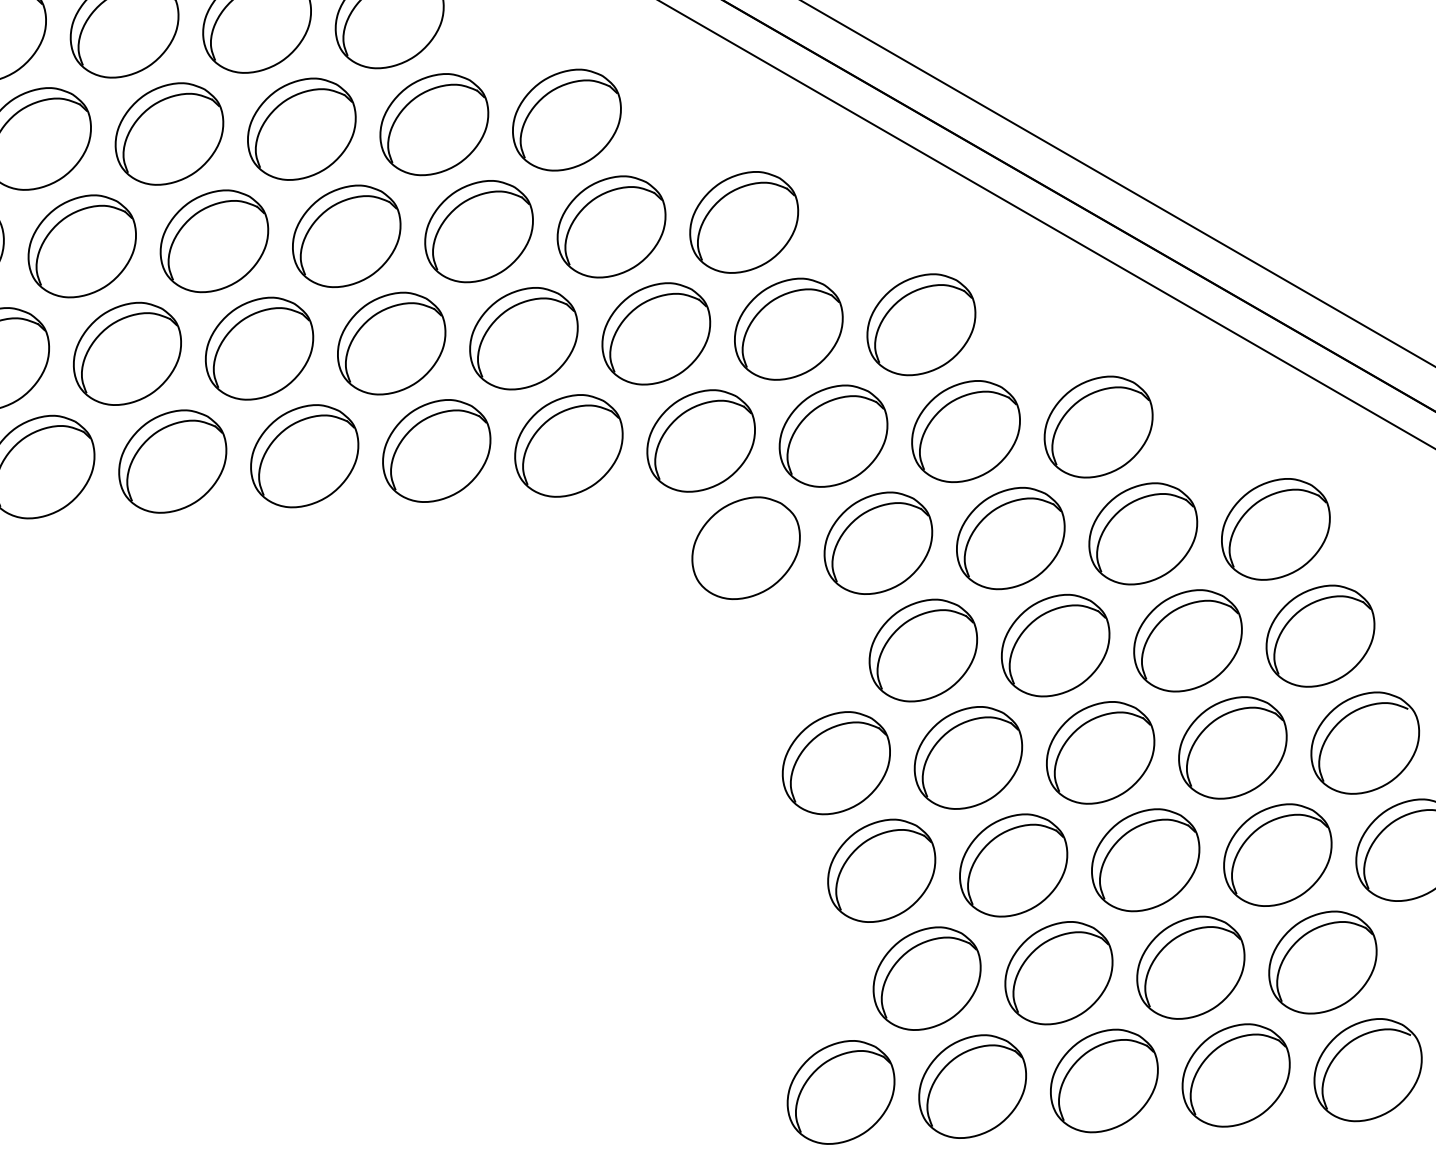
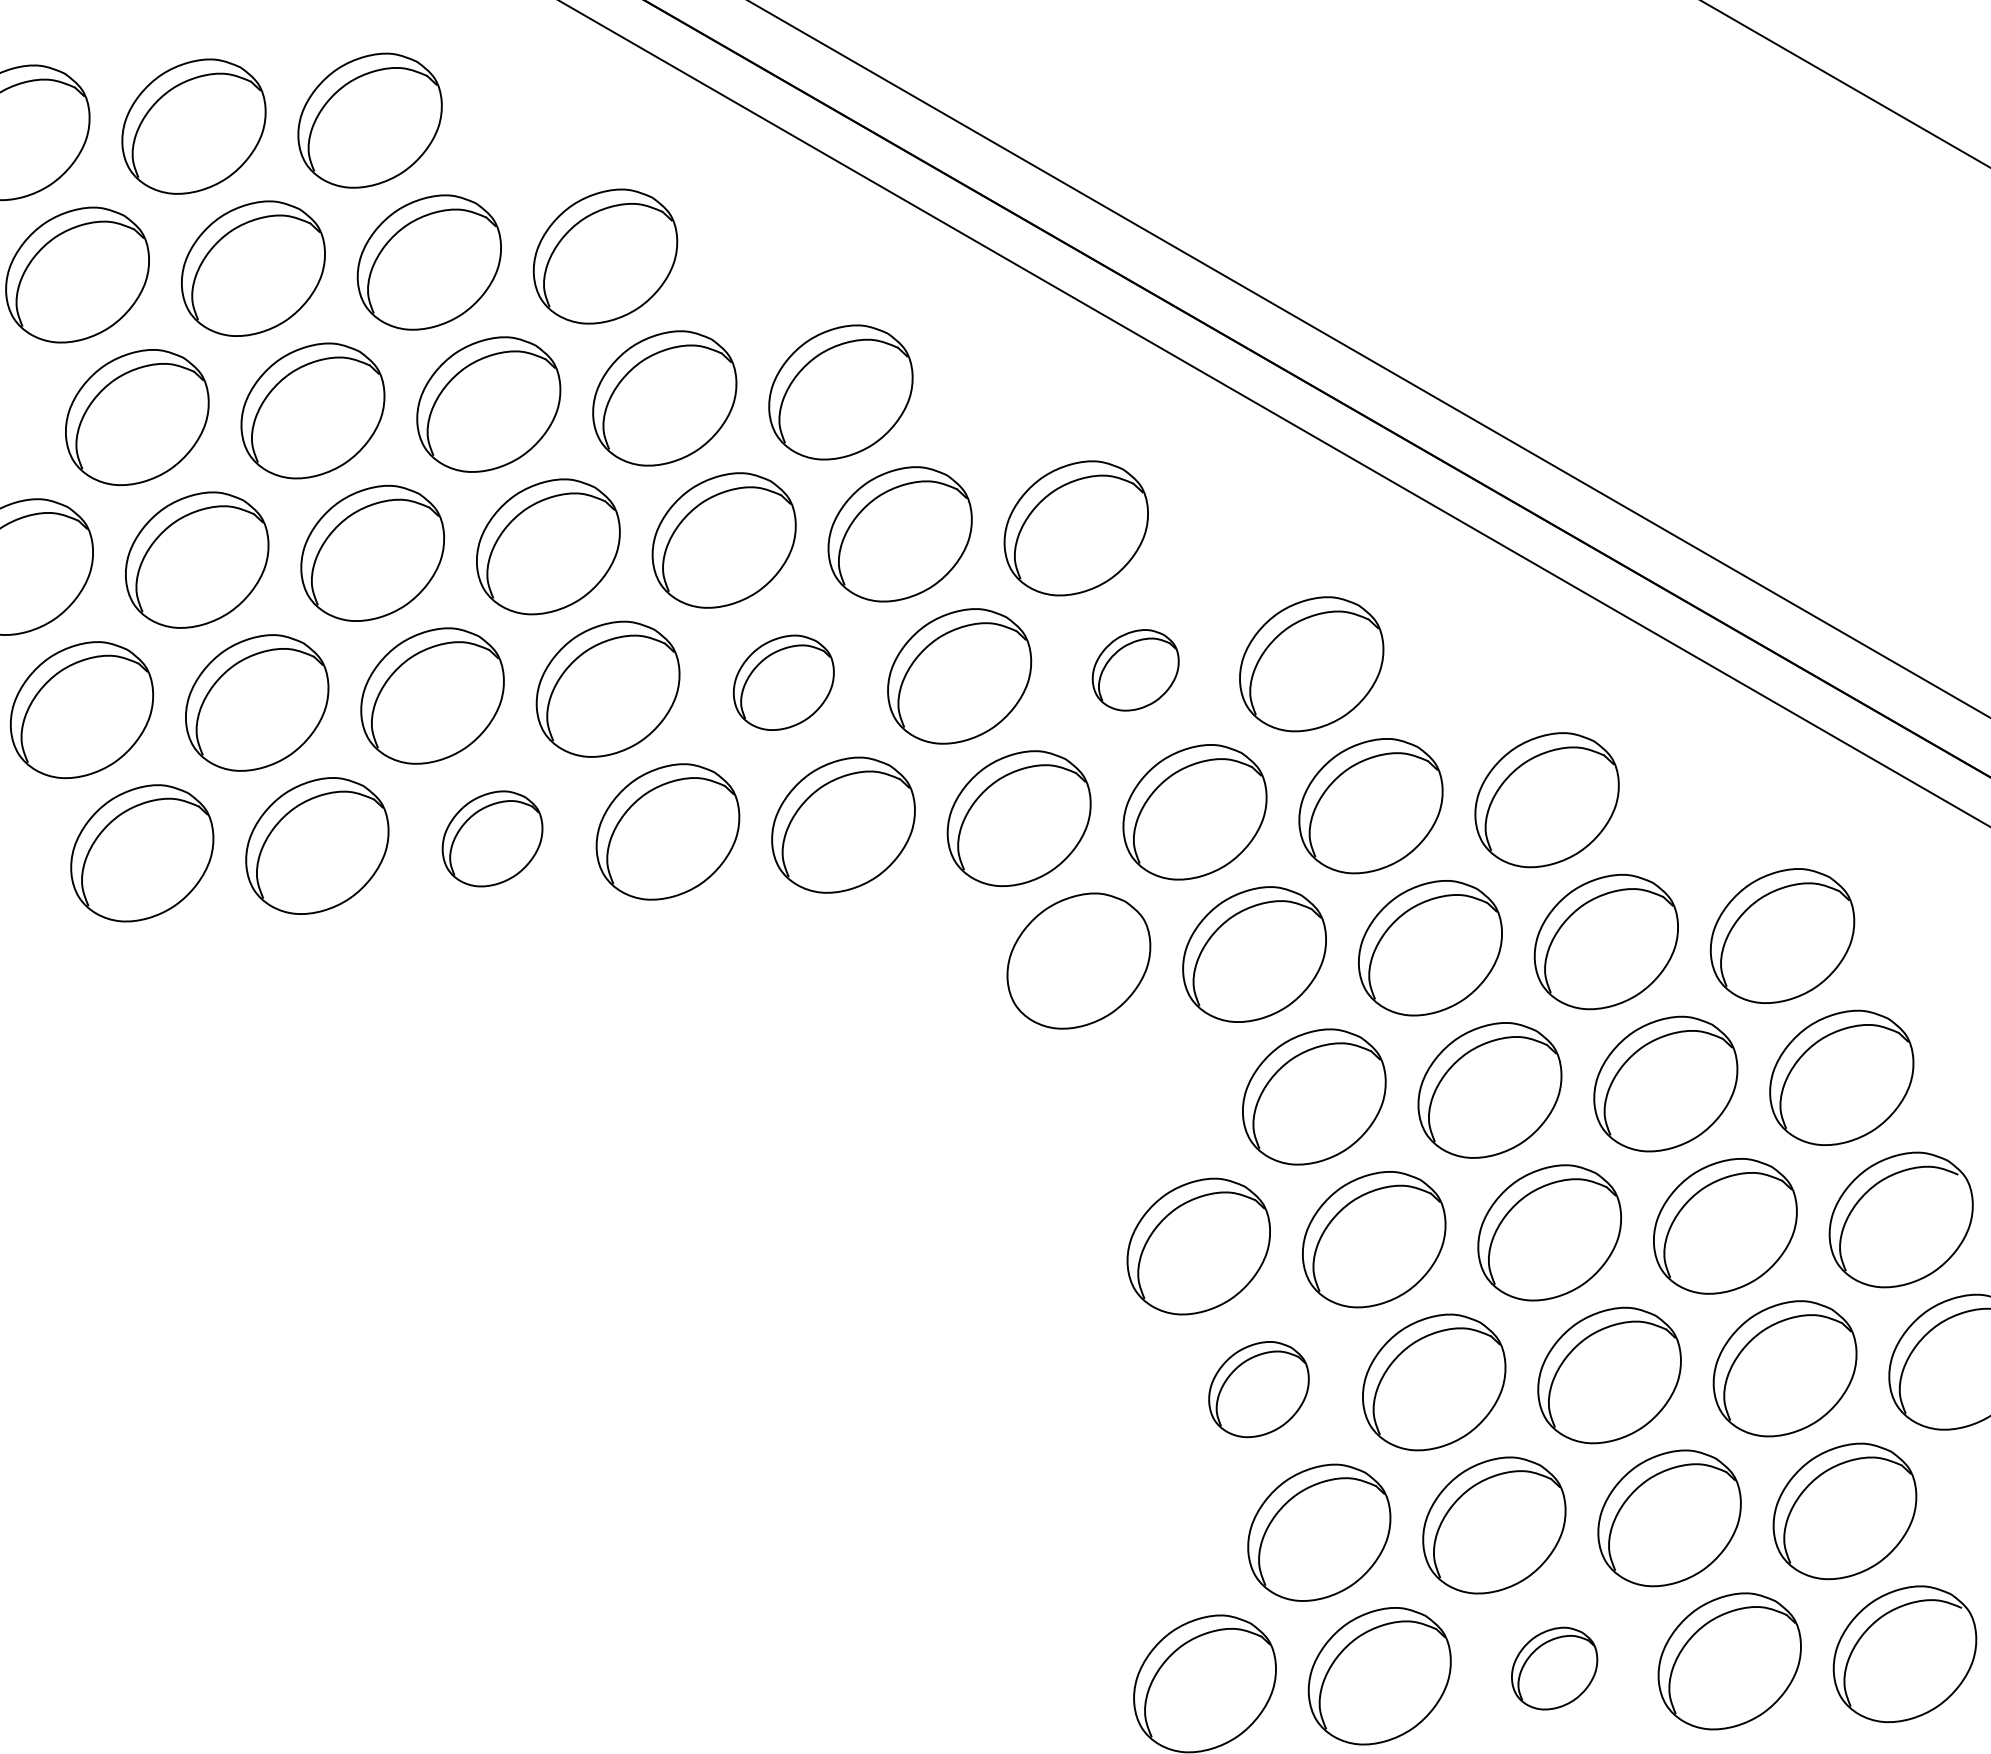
part: (788, 329) -> (1135, 670), size x0.6
part: (523, 338) -> (783, 682), size x0.7
part: (304, 455) -> (492, 838), size x0.7
part: (881, 870) -> (1258, 1389), size x0.7
part: (1104, 1080) -> (1554, 1668), size x0.6

